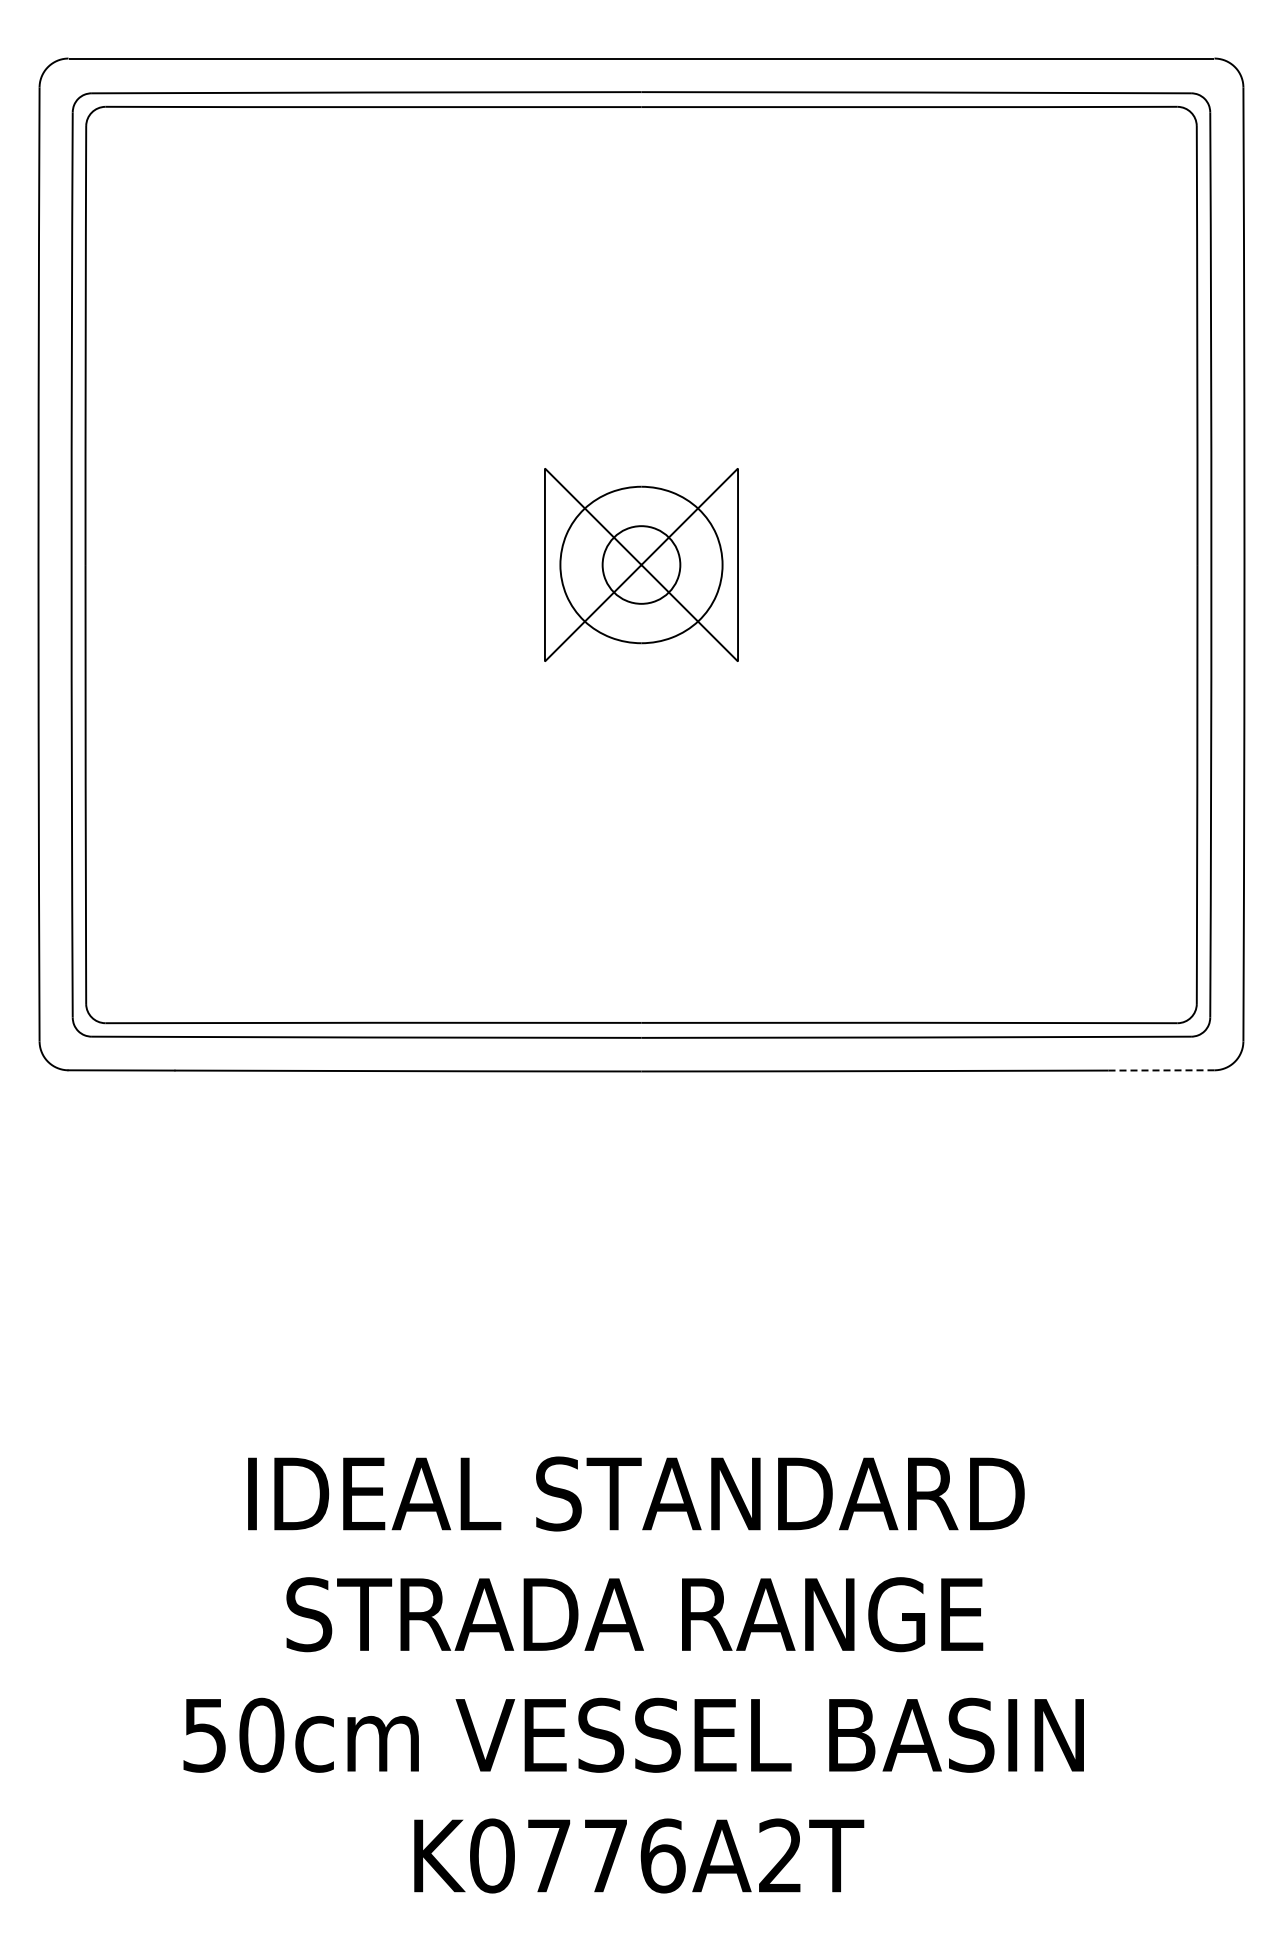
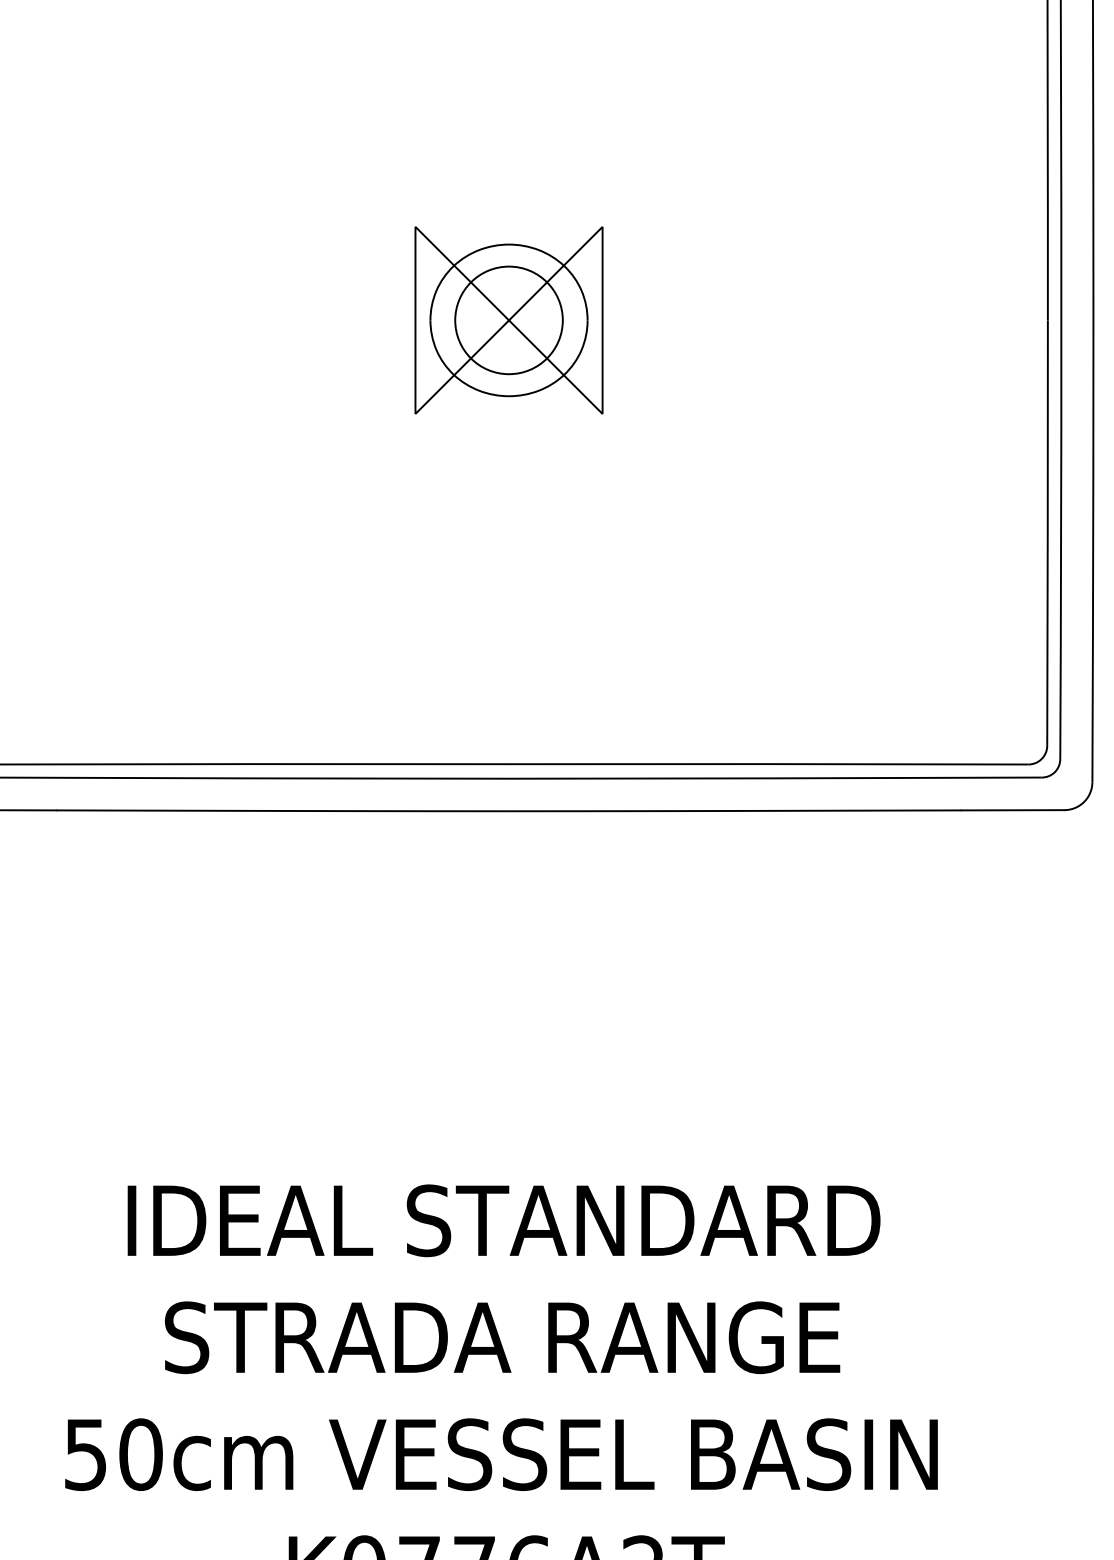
circle: (641, 564) -> (509, 319), size x1.43
line: (1161, 1070) -> (1013, 810), dashed -> solid

